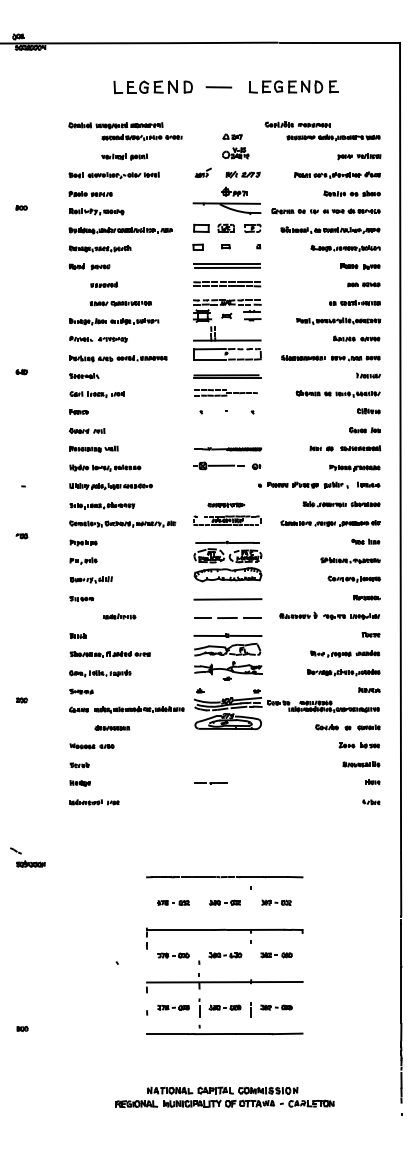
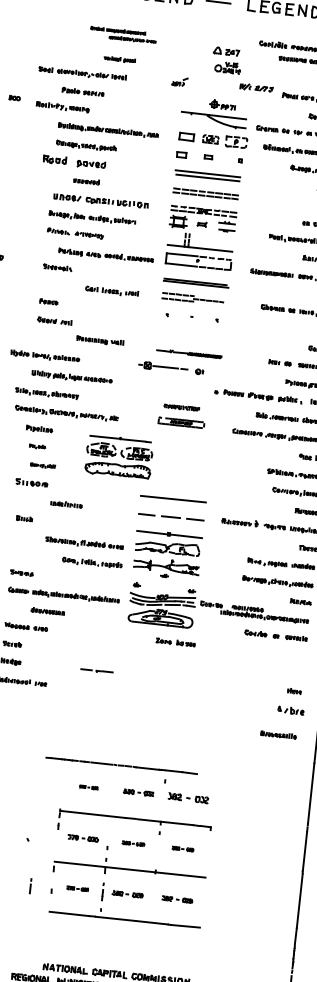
part: (125, 131) -> (123, 35), size x0.6
part: (232, 136) -> (226, 51), size x1.4
part: (124, 156) -> (119, 59), size x0.7
part: (202, 172) -> (179, 81), moved
part: (242, 174) -> (255, 87), moved
part: (113, 175) -> (81, 73), moved
part: (96, 211) -> (62, 106), moved
part: (252, 228) -> (236, 142), size x1.4
part: (89, 266) -> (74, 162), size x1.6
part: (120, 303) -> (100, 201), size x1.6
part: (118, 358) -> (106, 255), moved
part: (96, 394) -> (111, 291), moved
part: (93, 448) -> (100, 340), moved
part: (227, 465) -> (171, 367), moved
part: (105, 467) -> (45, 355), moved
part: (102, 505) -> (47, 393), moved
part: (227, 520) -> (181, 422), size x0.7
part: (122, 523) -> (66, 413), moved
part: (83, 560) -> (37, 446), size x0.6
part: (227, 561) -> (118, 457), moved
part: (90, 579) -> (42, 465), size x0.6
part: (81, 598) -> (31, 482), size x1.4
part: (109, 654) -> (83, 543), moved
part: (100, 673) -> (92, 562), moved
part: (358, 745) -> (175, 642), moved
part: (361, 764) -> (278, 735), moved
line: (210, 783) -> (96, 671), moved
part: (371, 802) -> (291, 710), size x1.6
line: (224, 877) -> (121, 766), moved
part: (173, 902) -> (88, 787), size x0.6
part: (276, 902) -> (188, 797), size x1.4
part: (225, 955) -> (133, 843), size x0.7
part: (276, 955) -> (182, 849), size x0.7
part: (173, 1007) -> (77, 888), size x0.7
line: (250, 1009) -> (30, 885), moved

